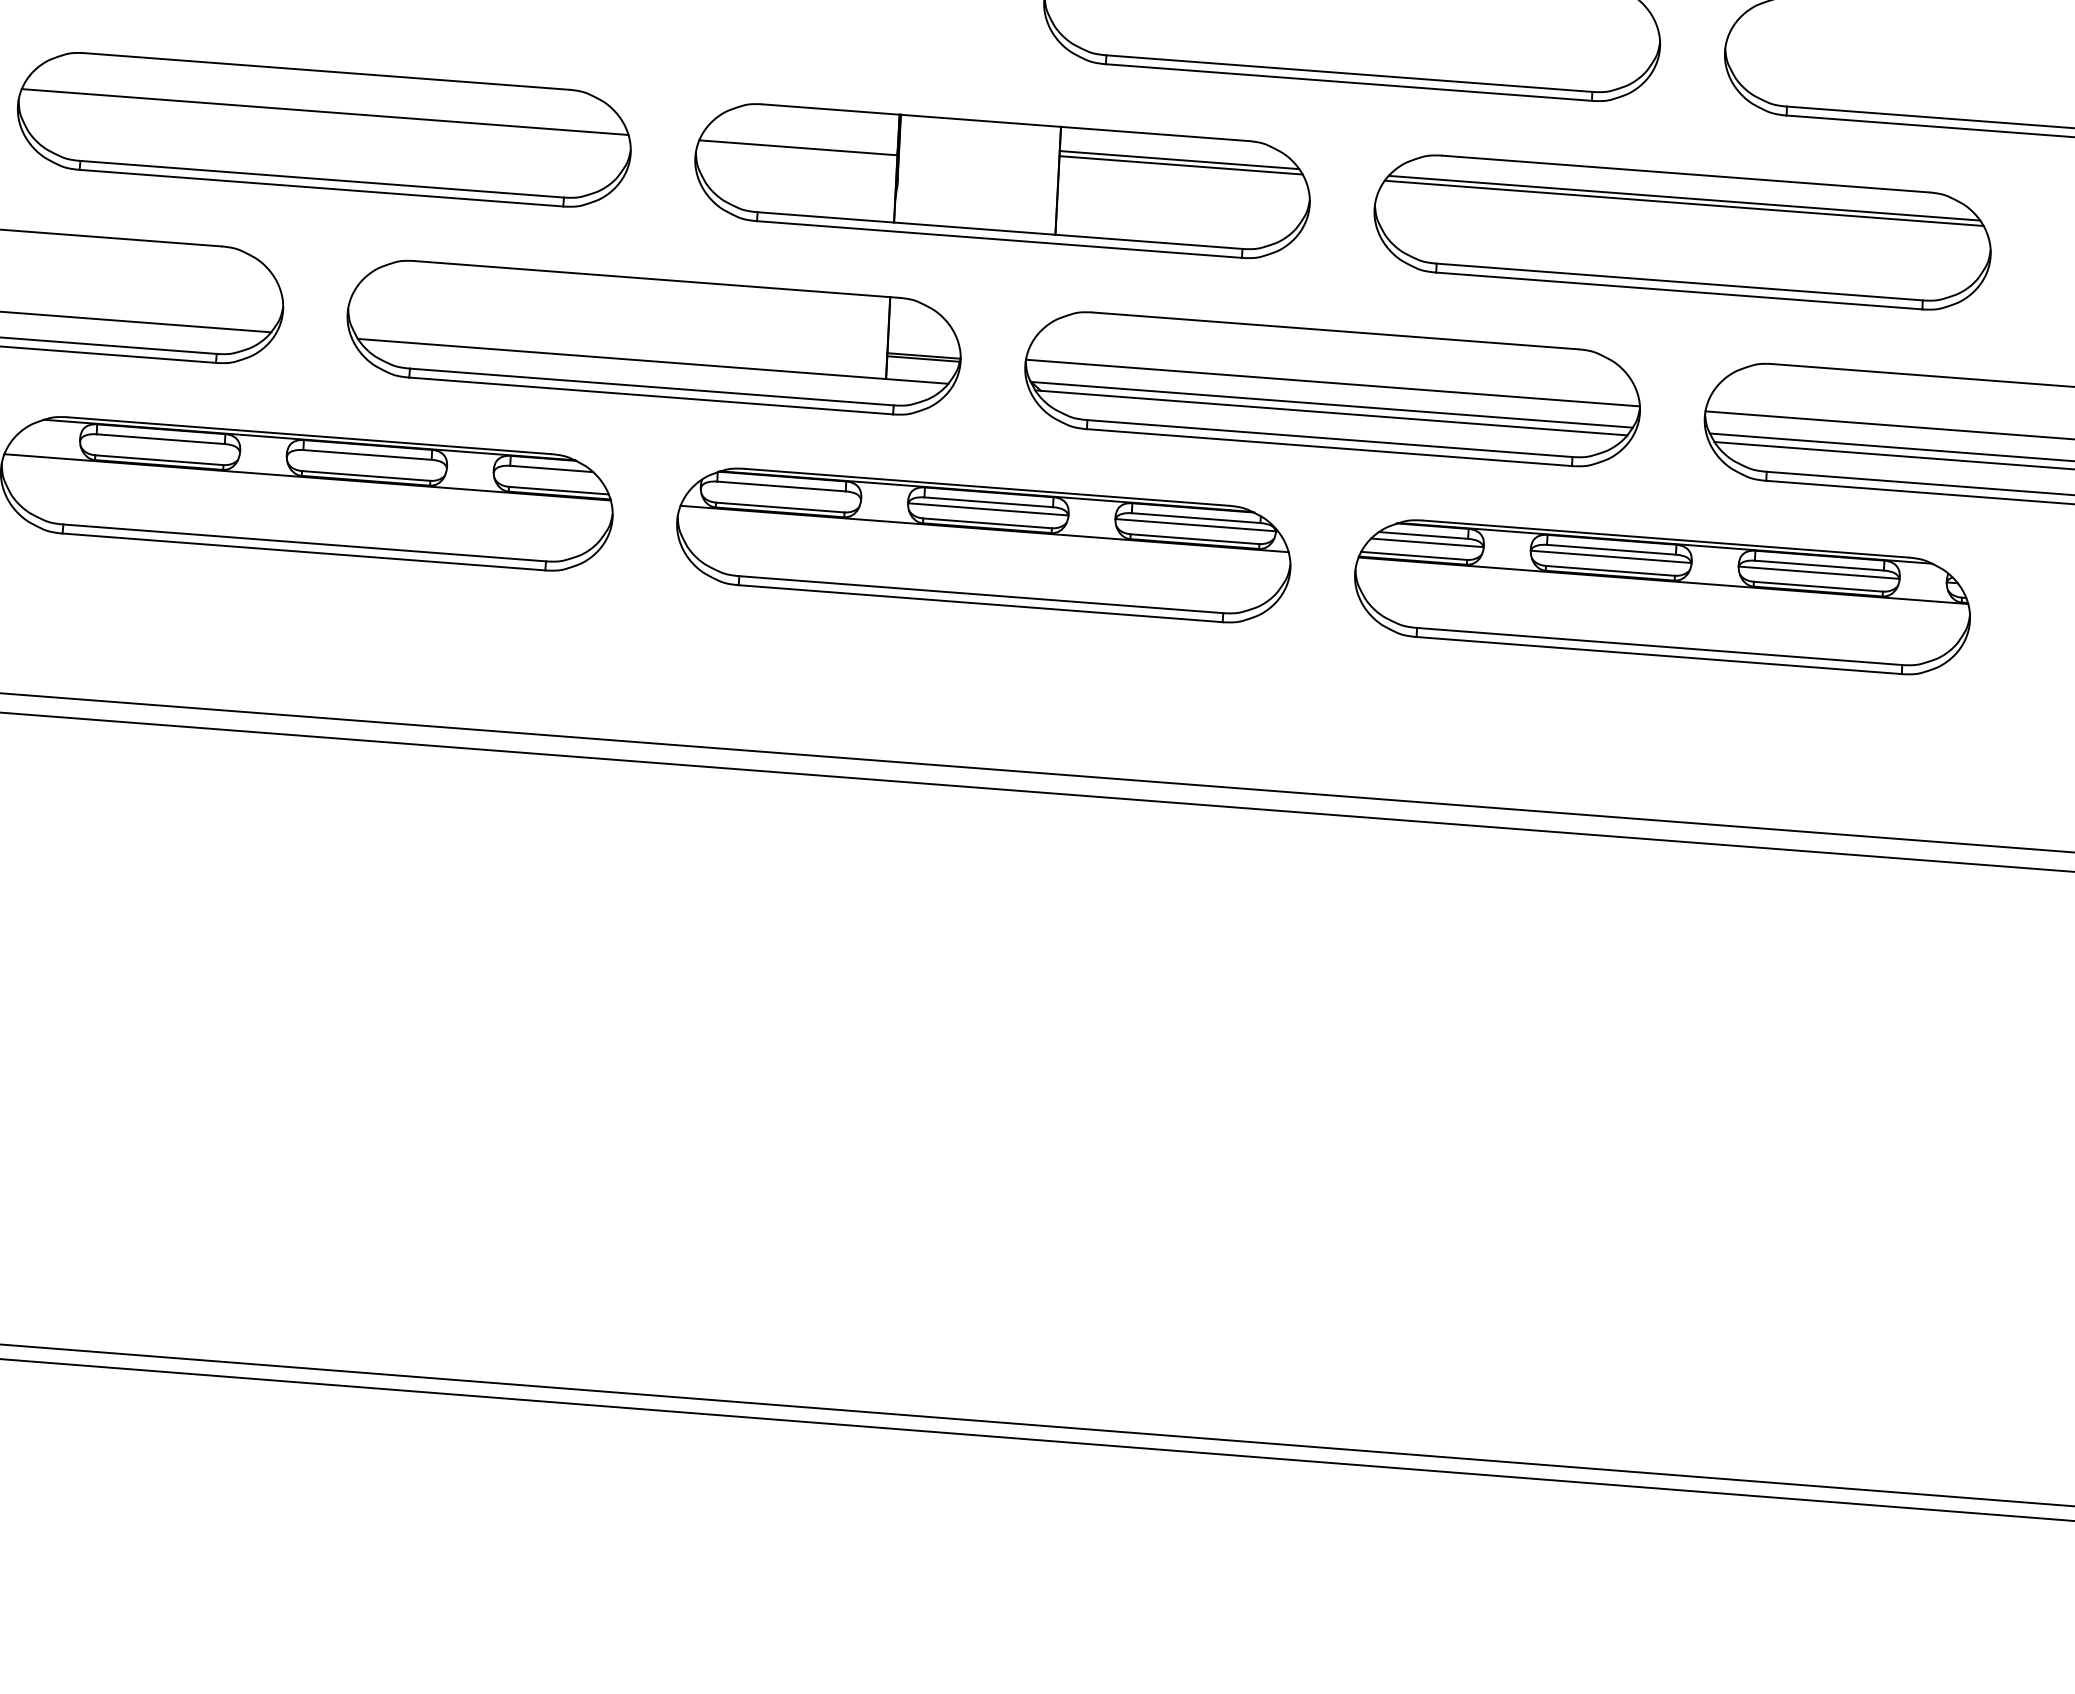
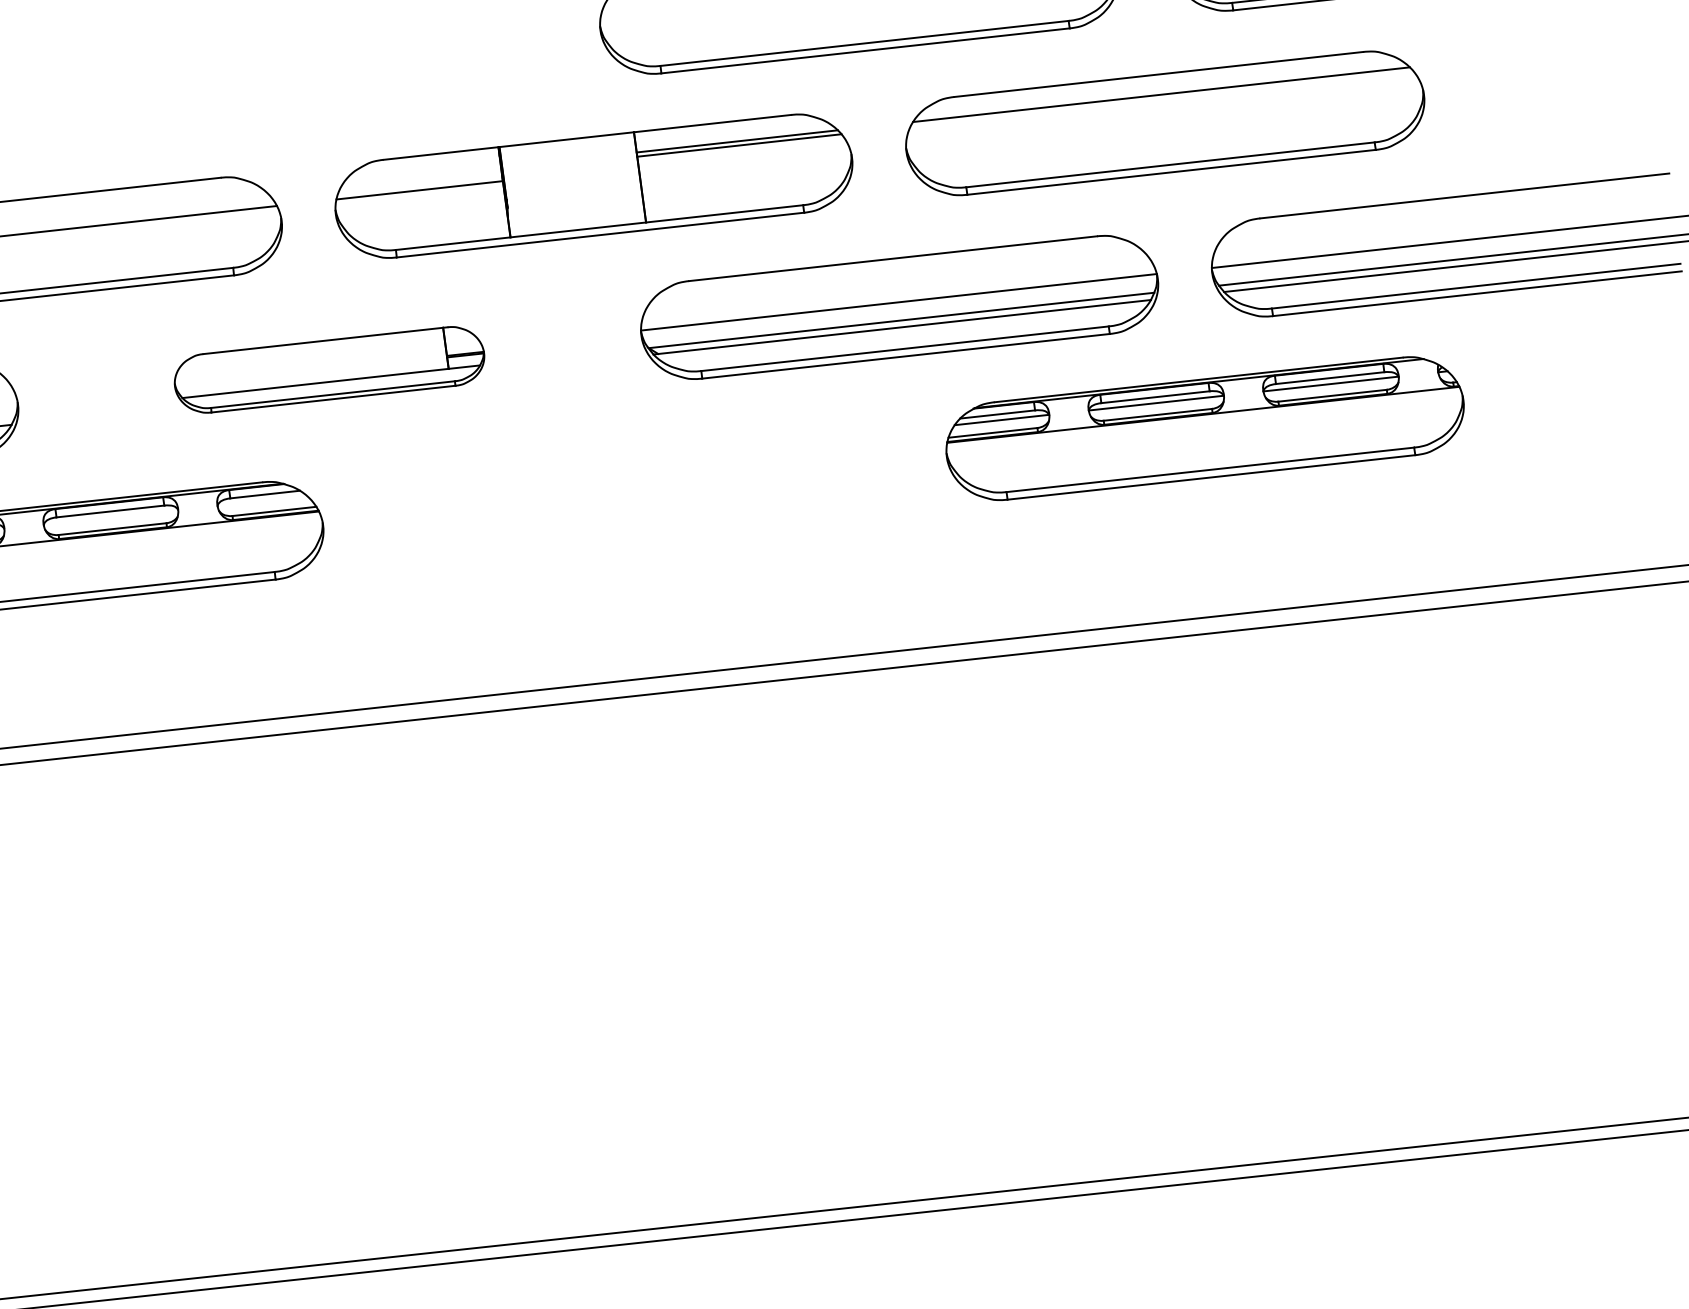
line: (1683, 203) -> (1161, 99), removed
part: (653, 337) -> (329, 369), size x0.6
part: (983, 545) -> (634, 491), removed

